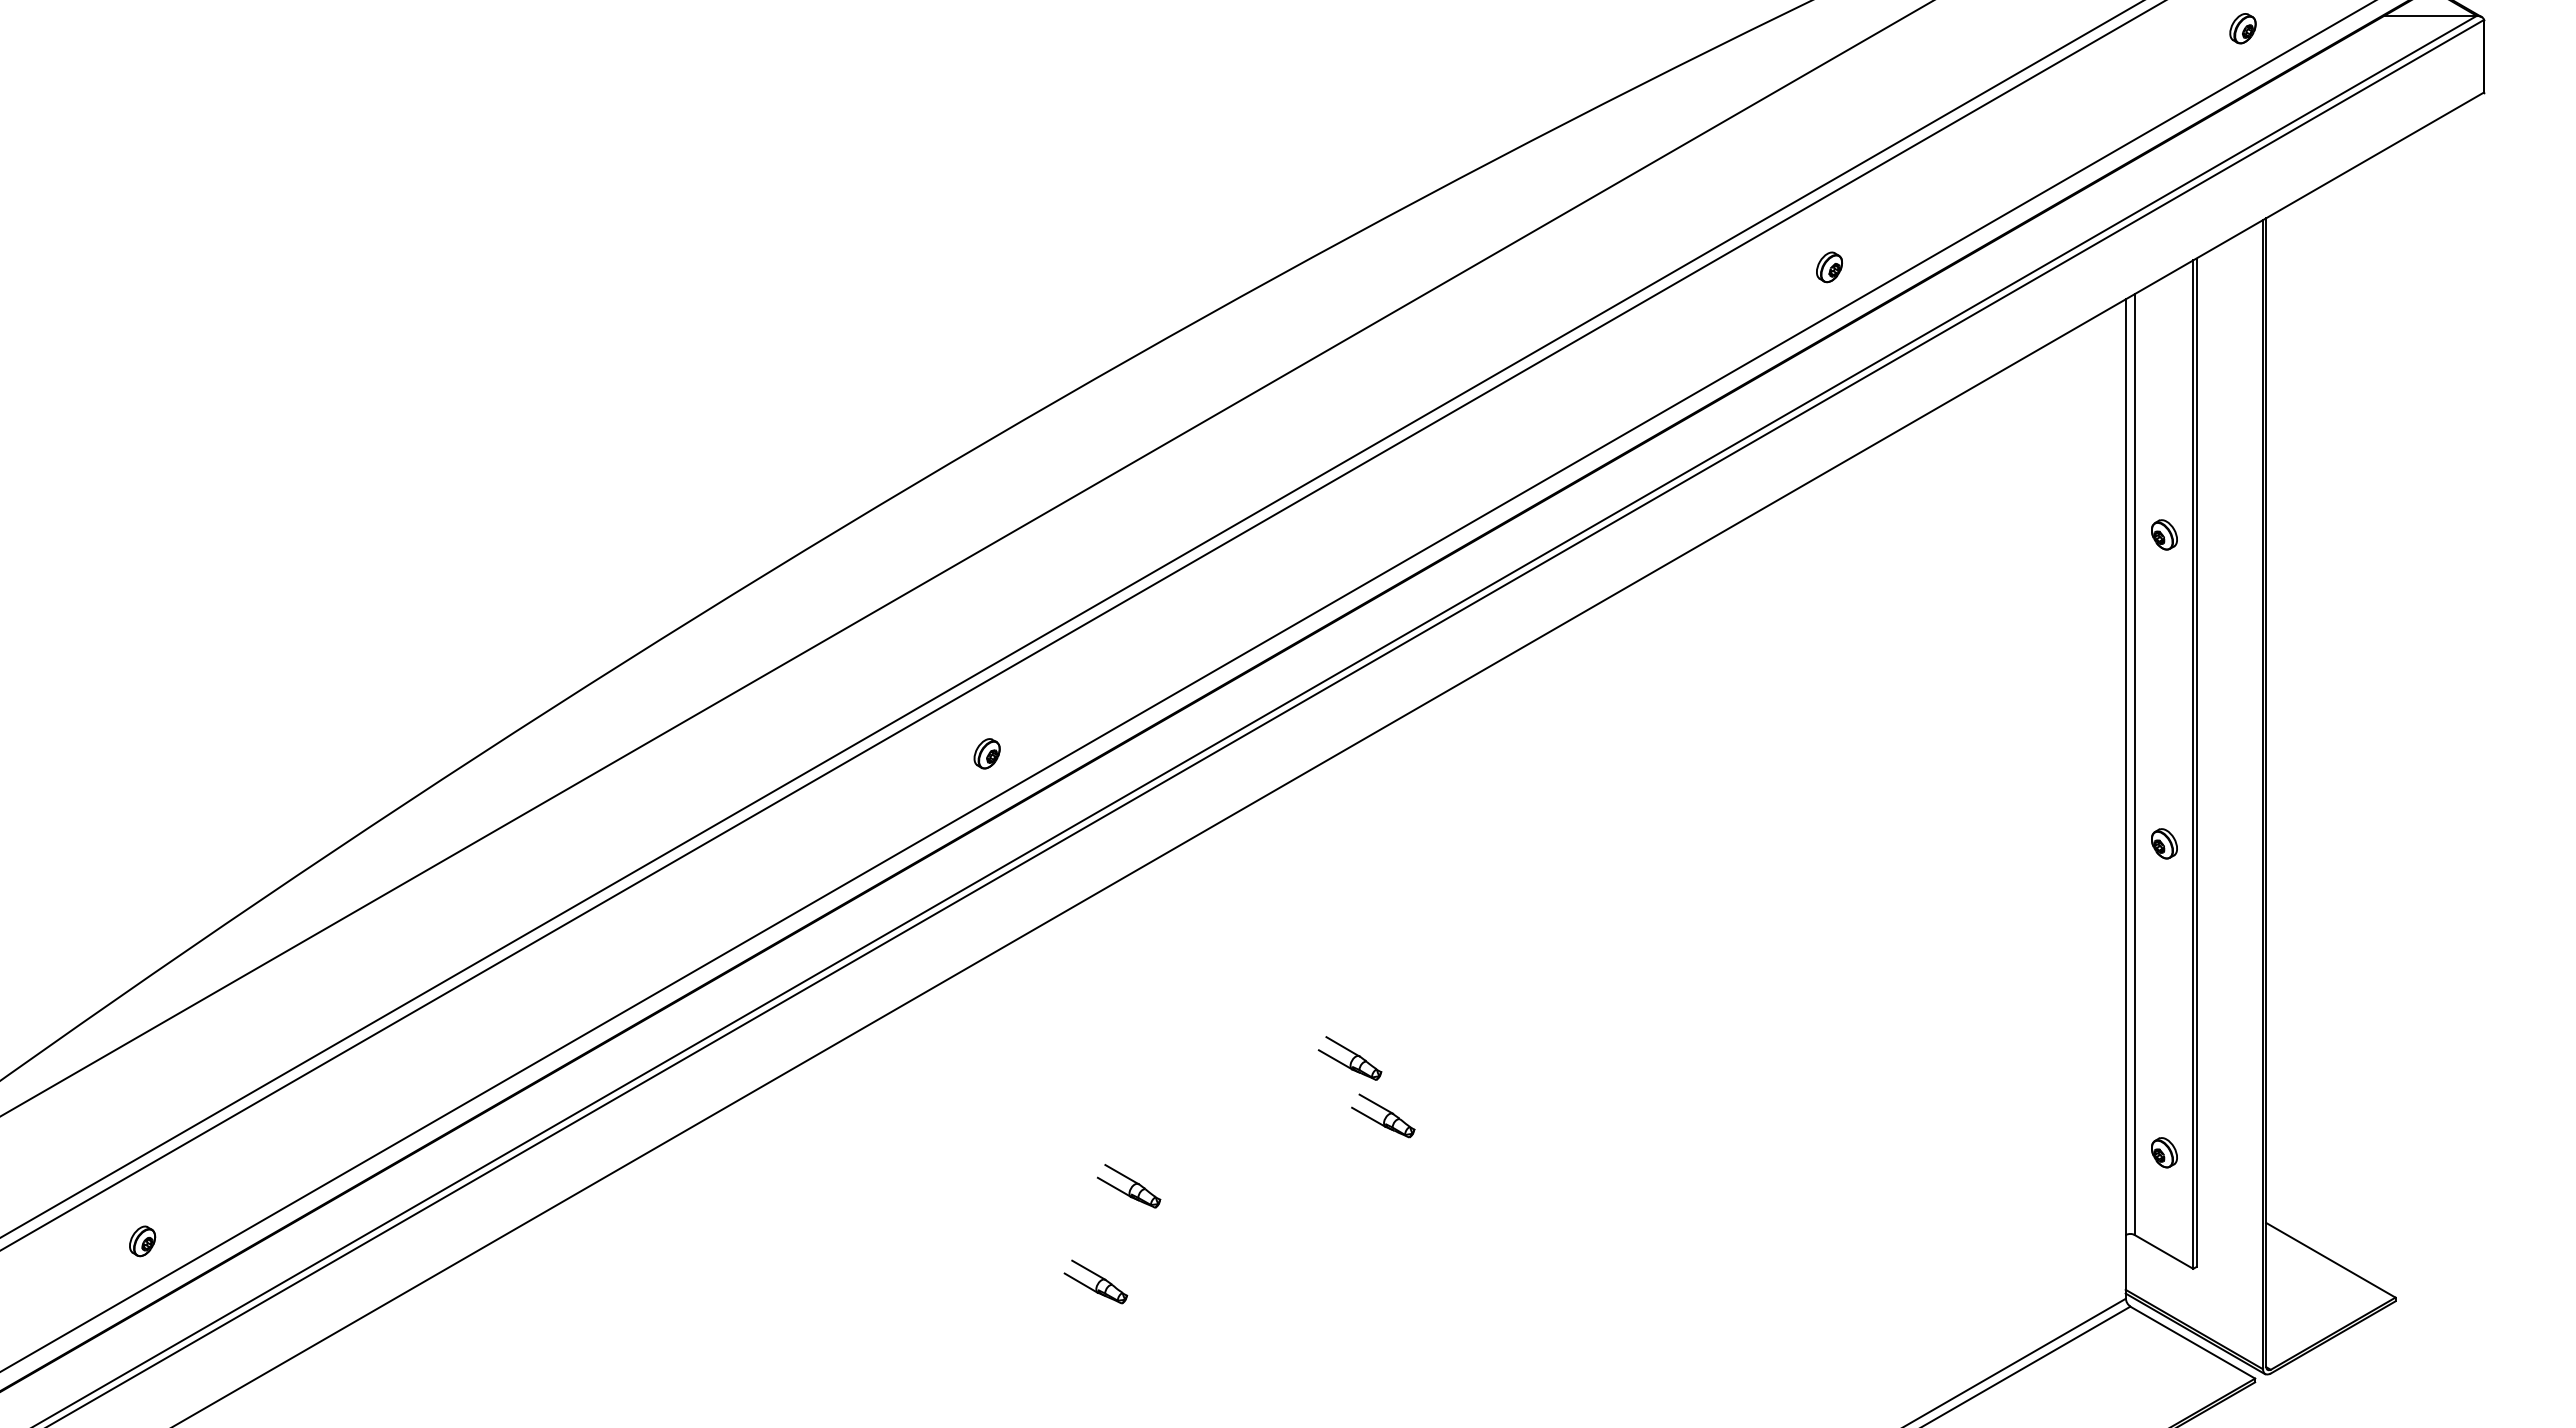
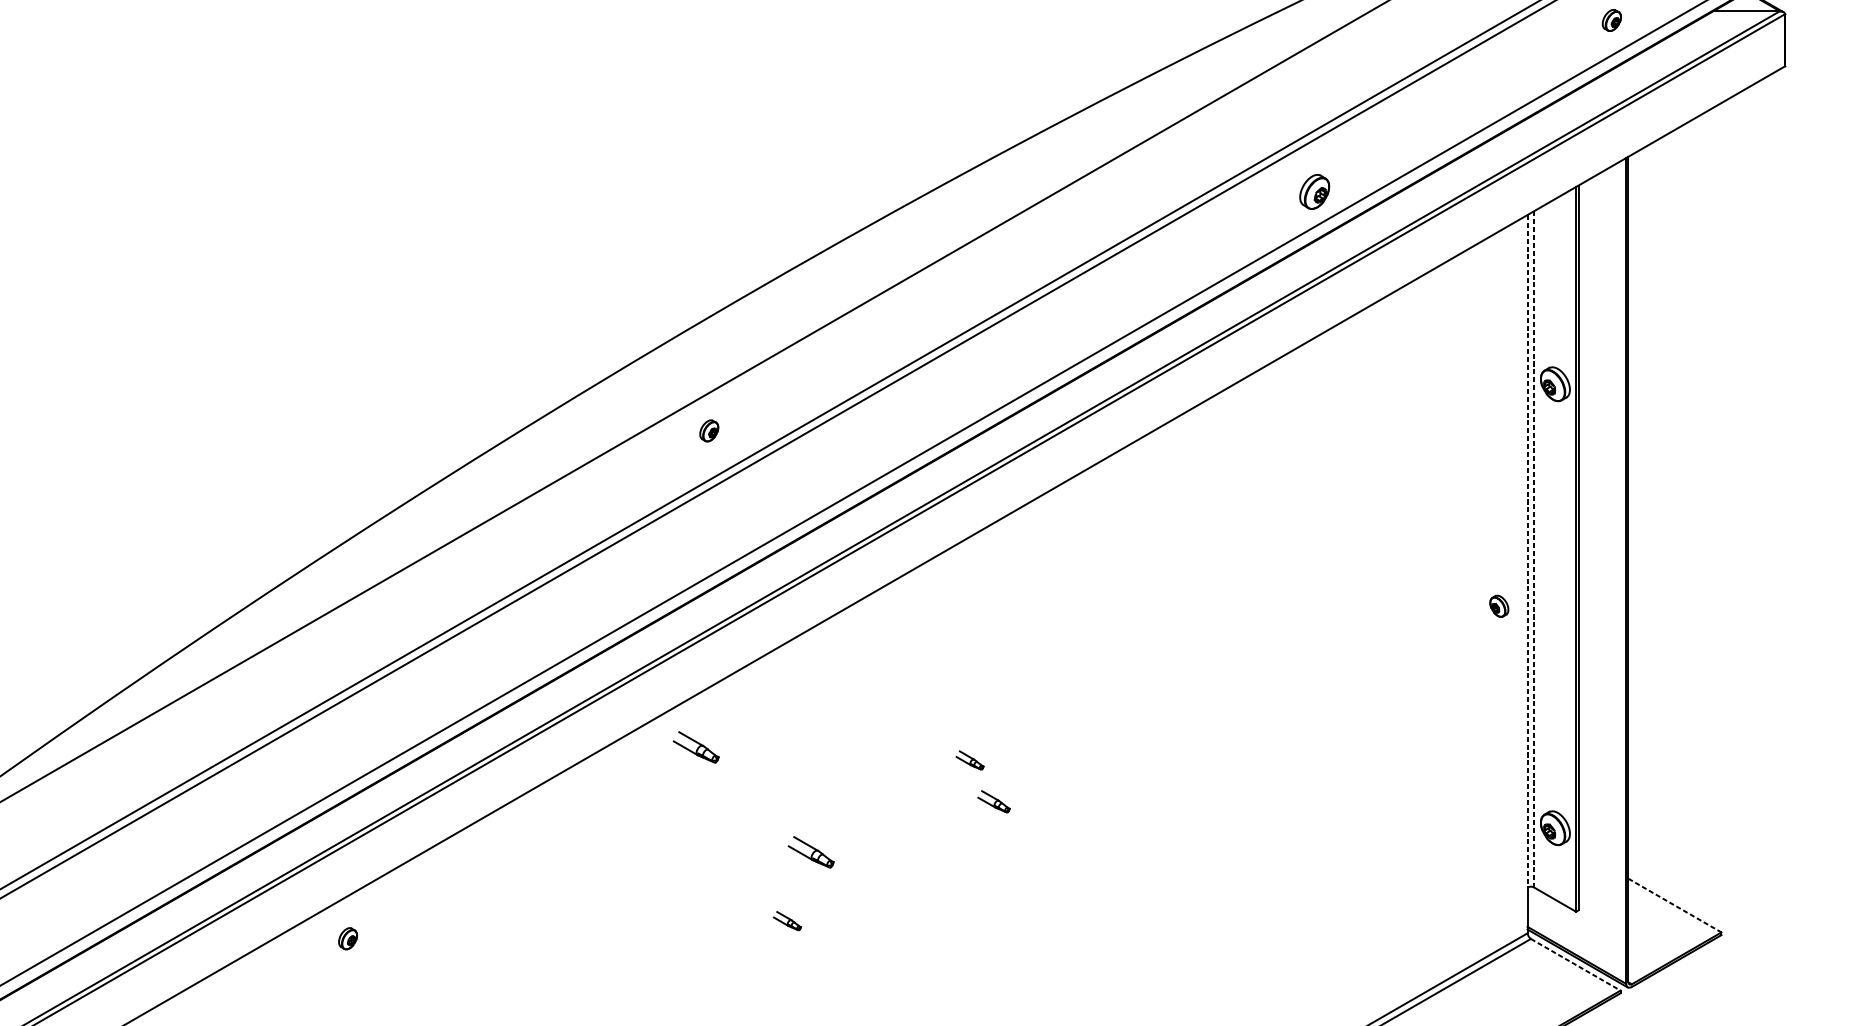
part: (1829, 267) -> (1314, 192), size x1.6
part: (2164, 534) -> (1555, 383), size x1.6
part: (986, 753) -> (708, 430), moved
line: (2134, 765) -> (1533, 550), solid -> dashed
line: (2125, 767) -> (1527, 551), solid -> dashed
part: (2164, 843) -> (1499, 606), moved
part: (969, 1040) -> (696, 747), added
part: (1349, 1058) -> (969, 760), size x0.6
part: (1383, 1115) -> (994, 801), size x0.7
part: (2164, 1152) -> (1555, 828), size x1.6
part: (142, 1241) -> (348, 938), moved
line: (2330, 1260) -> (1674, 905), solid -> dashed
part: (1095, 1281) -> (787, 920), size x0.6
line: (2193, 1342) -> (1576, 964), solid -> dashed

